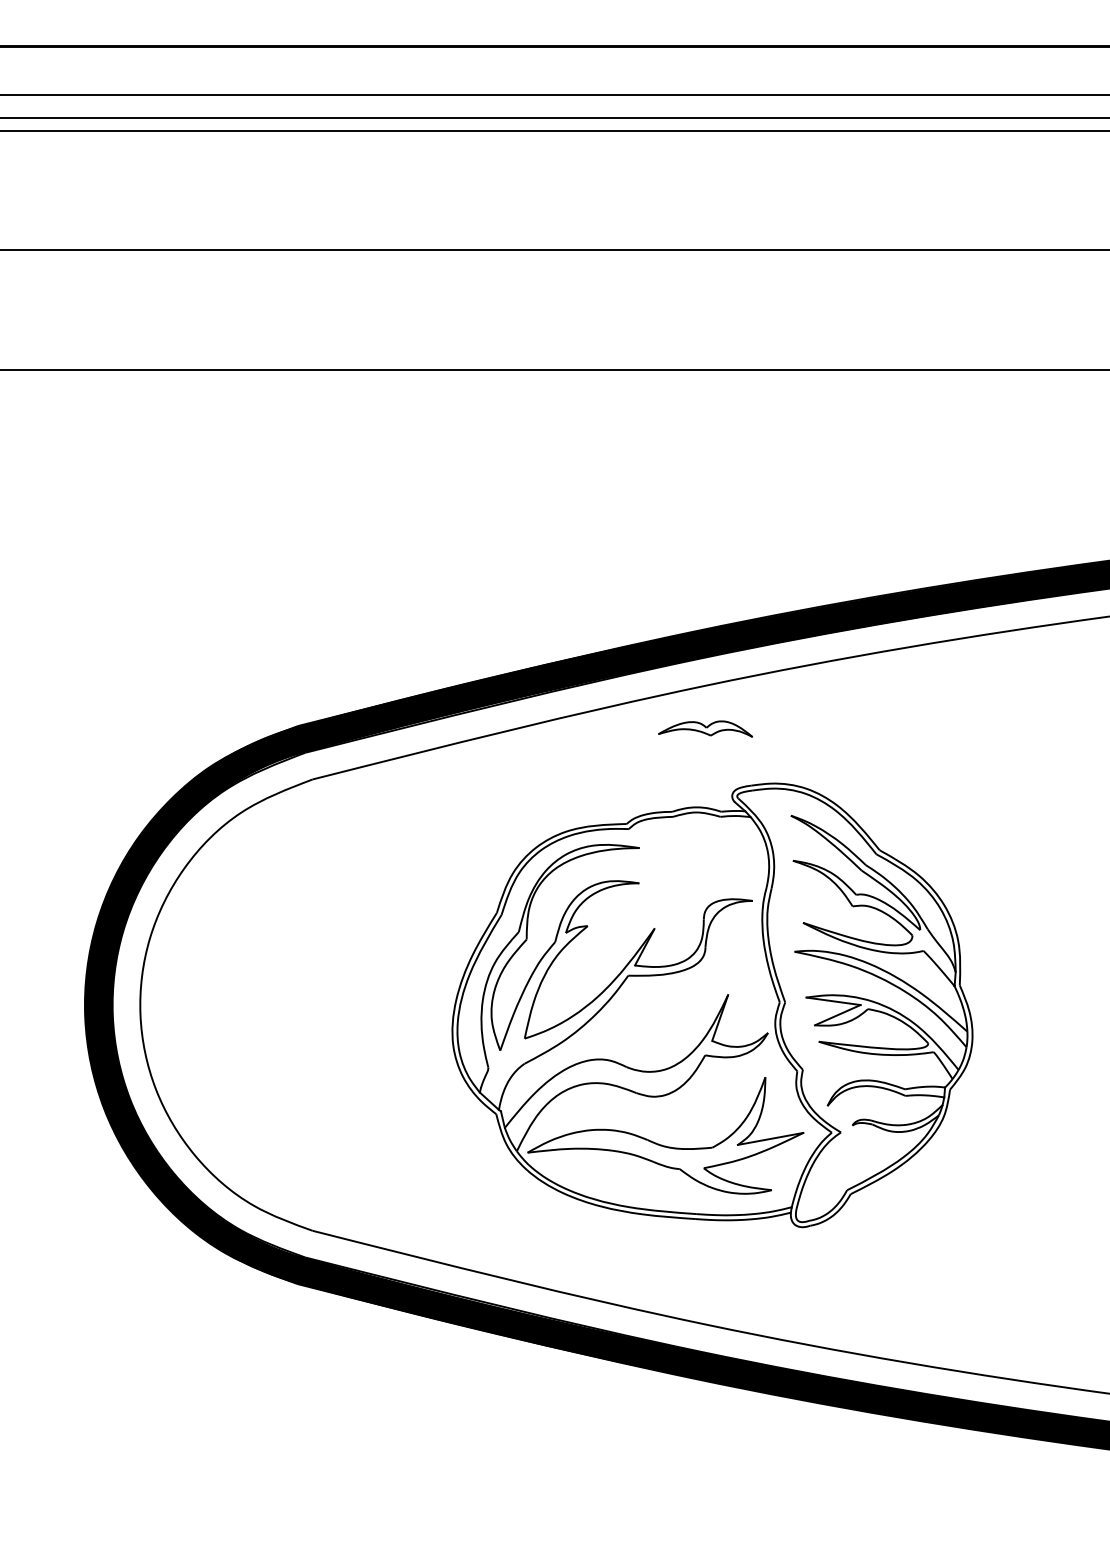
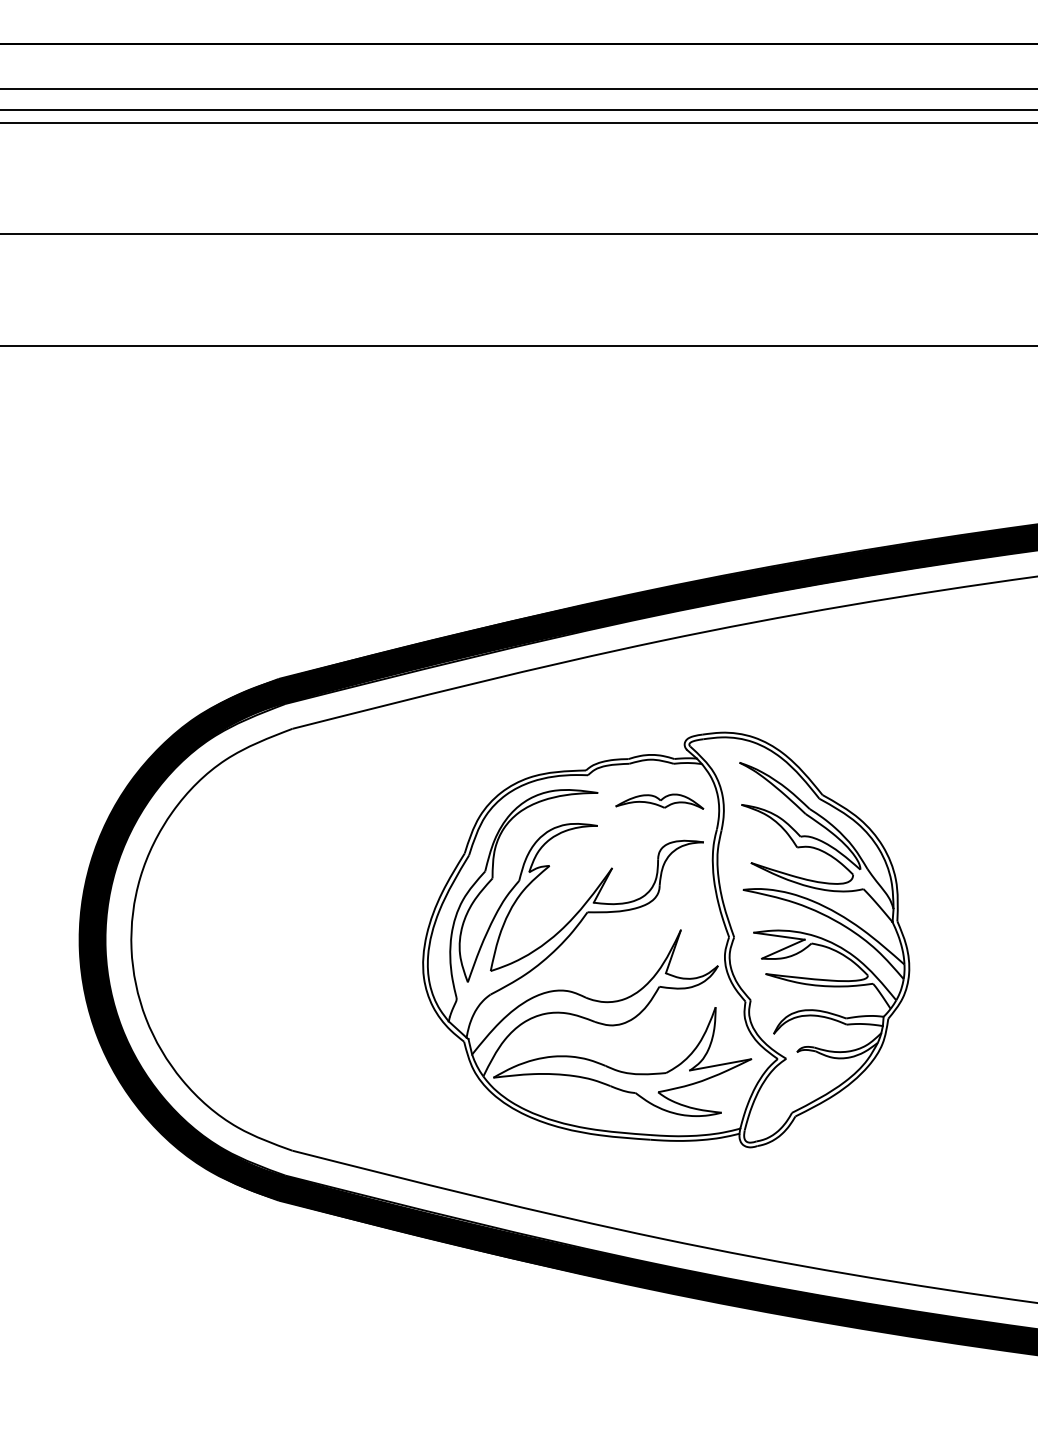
part: (705, 728) -> (659, 801), moved

